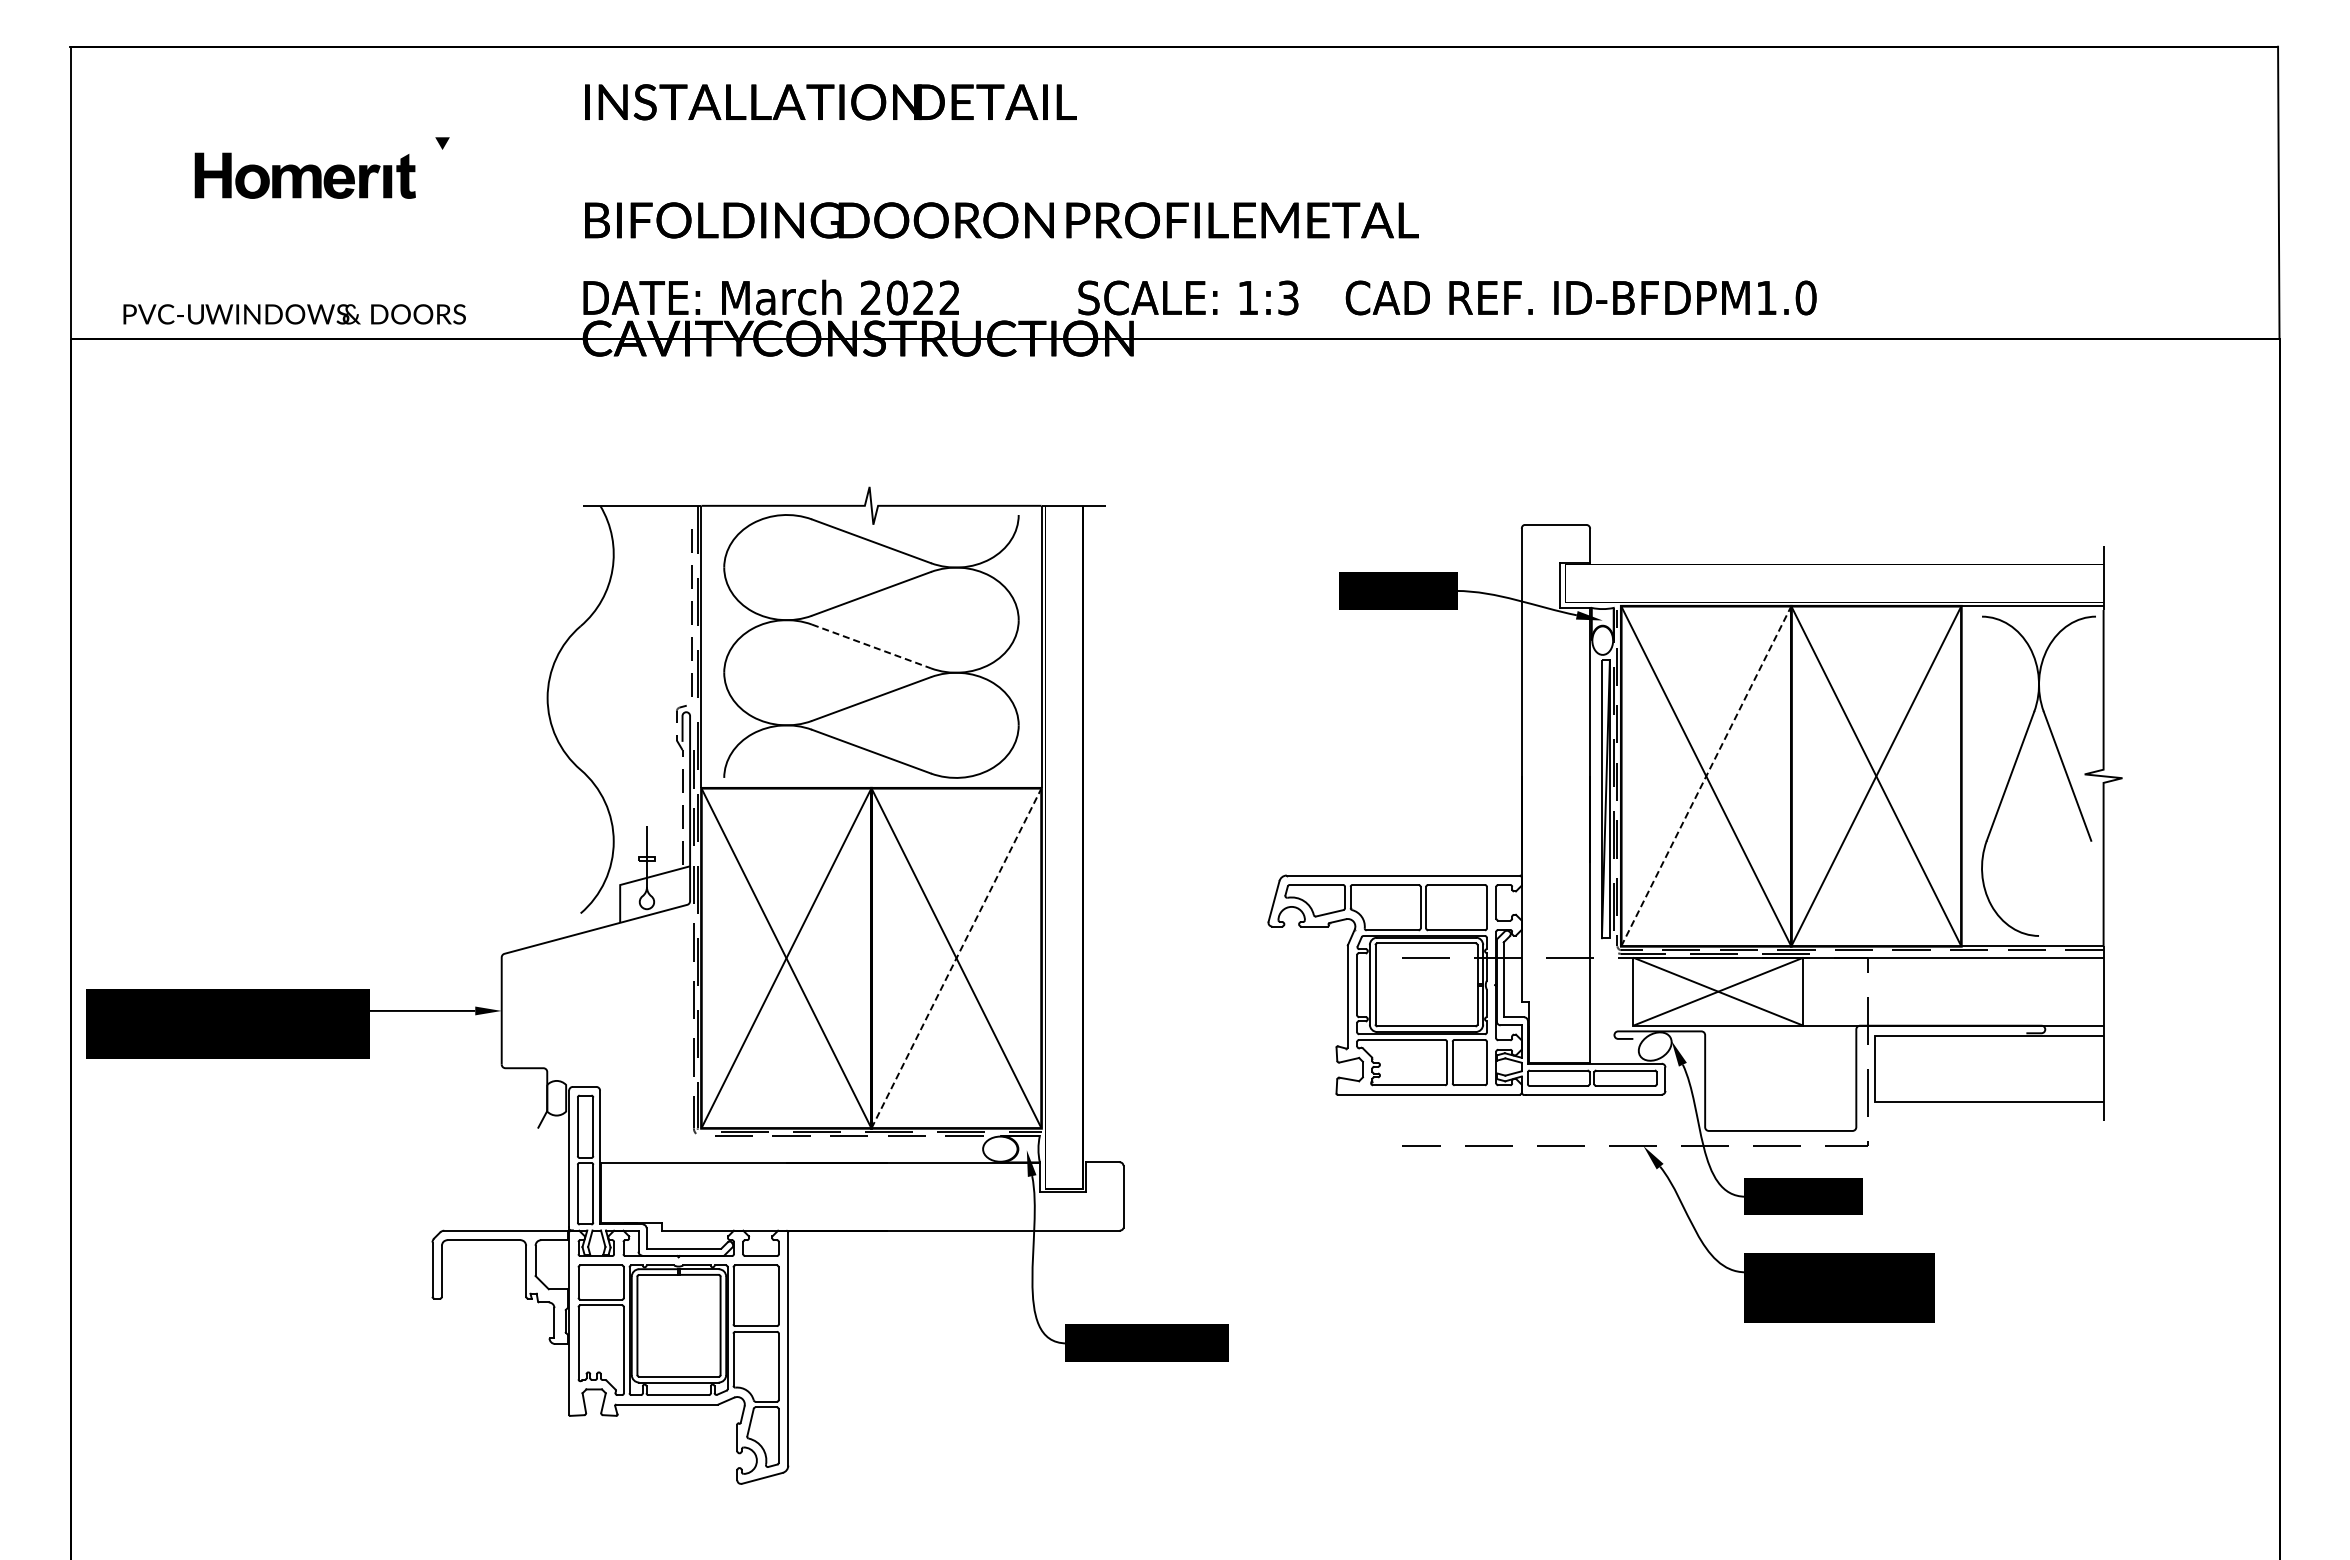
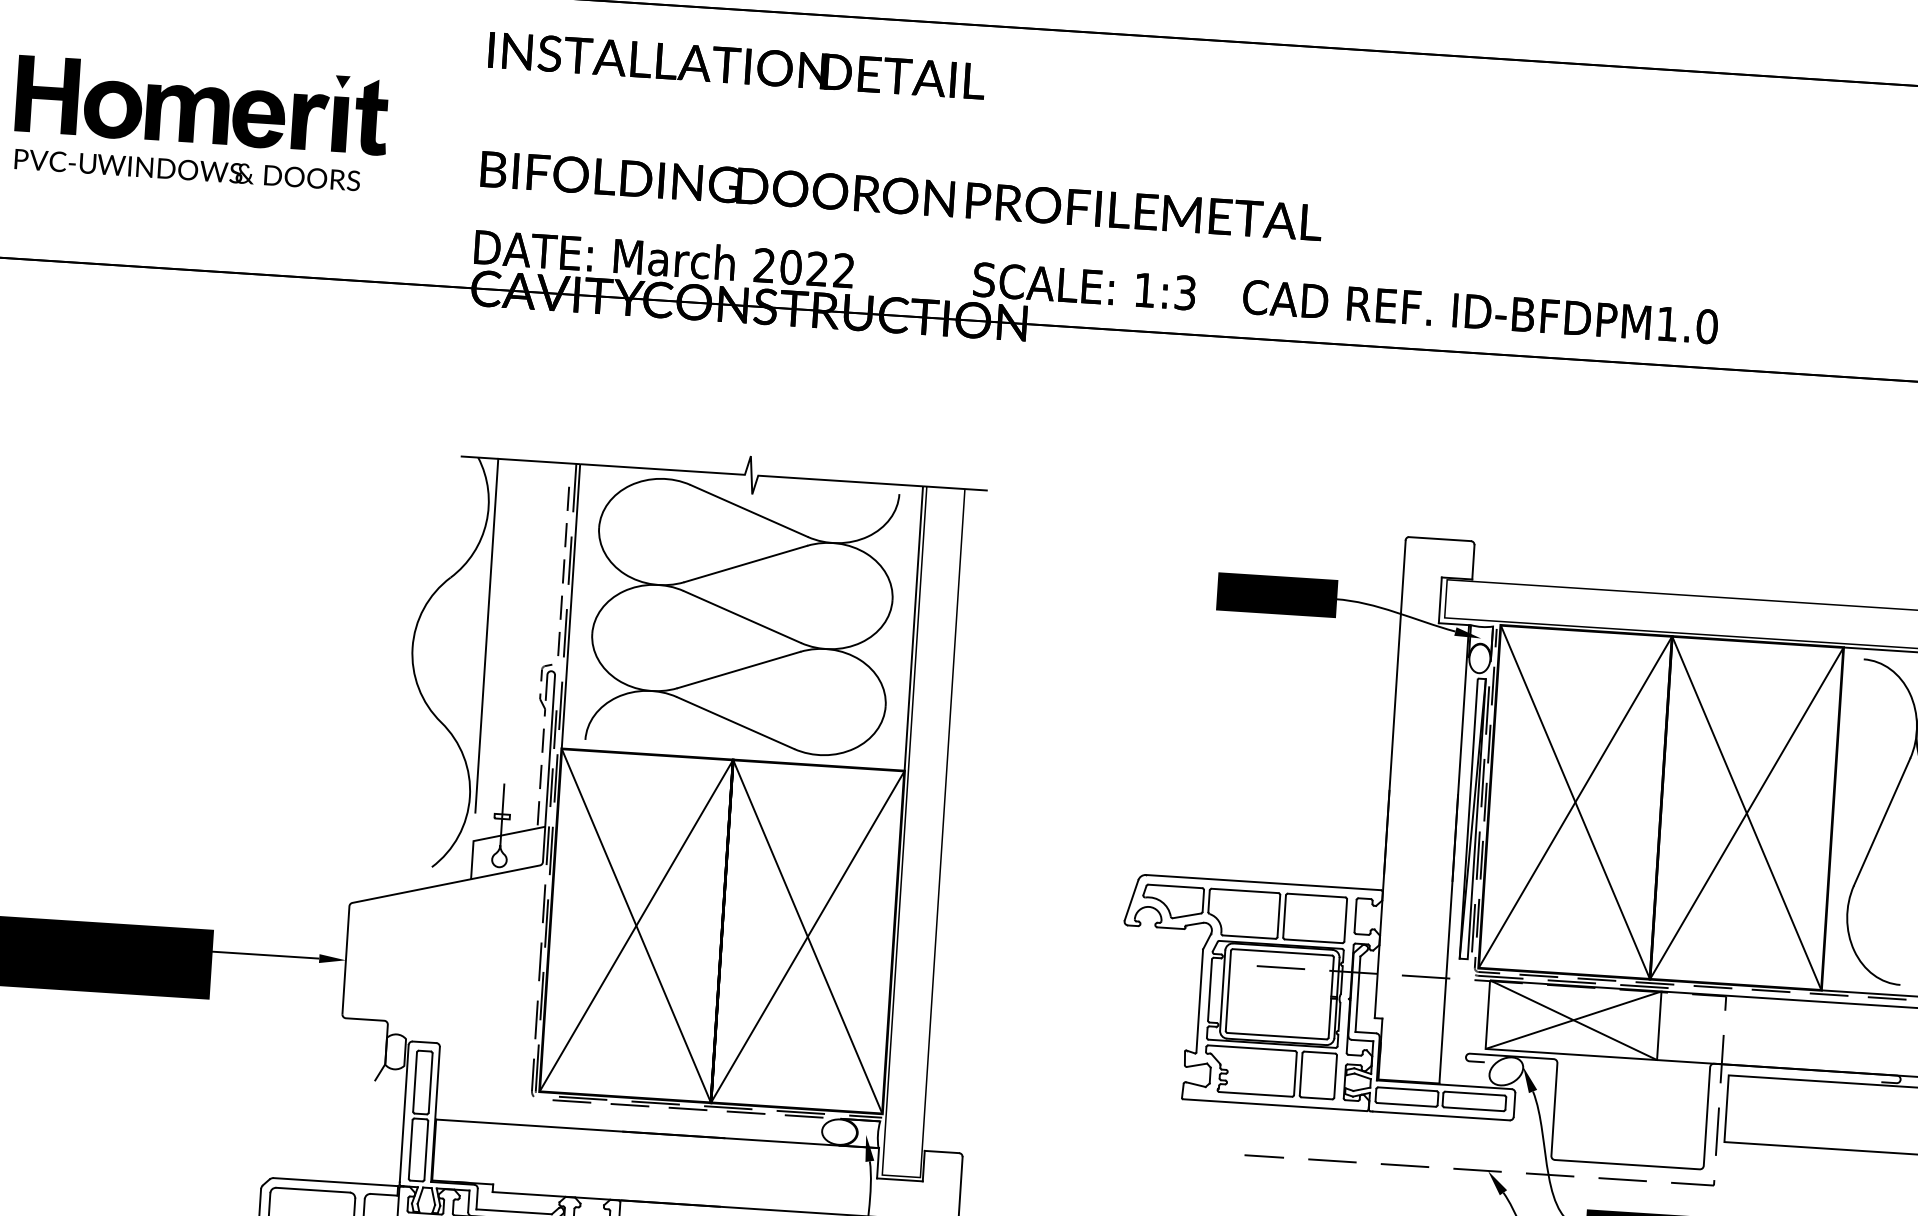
part: (305, 175) -> (202, 105), size x1.67
text: (294, 314) -> (187, 170), moved
line: (871, 646) -> (742, 617), dashed -> solid
line: (620, 680) -> (487, 634), added
line: (1706, 775) -> (1575, 801), dashed -> solid
line: (956, 957) -> (807, 936), dashed -> solid

